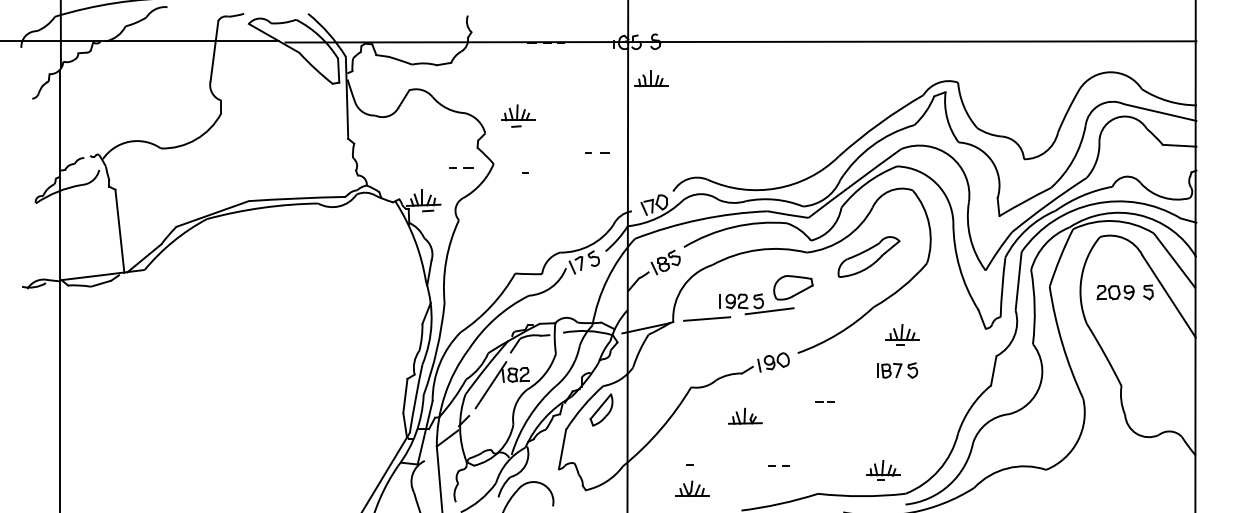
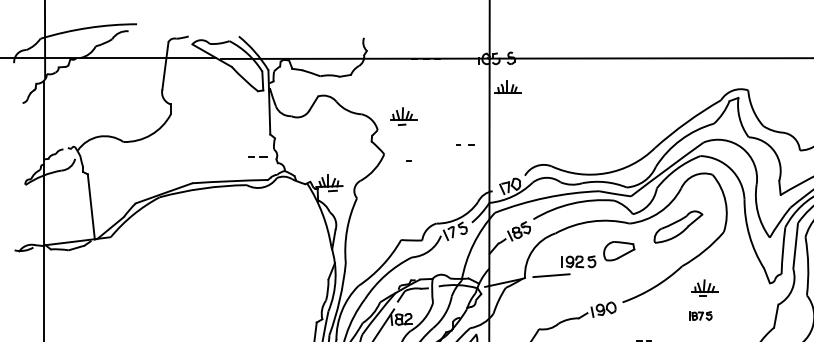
line: (463, 167) -> (259, 156), moved
line: (769, 311) -> (600, 269), removed
part: (897, 370) -> (700, 316), size x0.7

